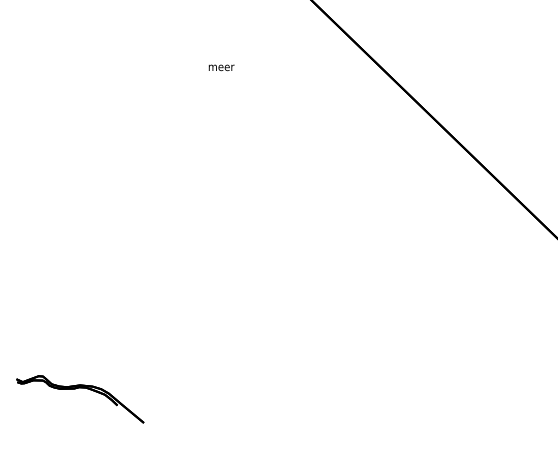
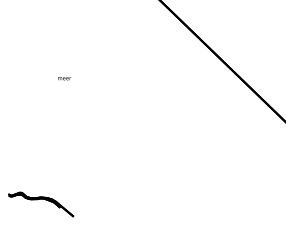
text: (221, 67) -> (64, 78), moved

